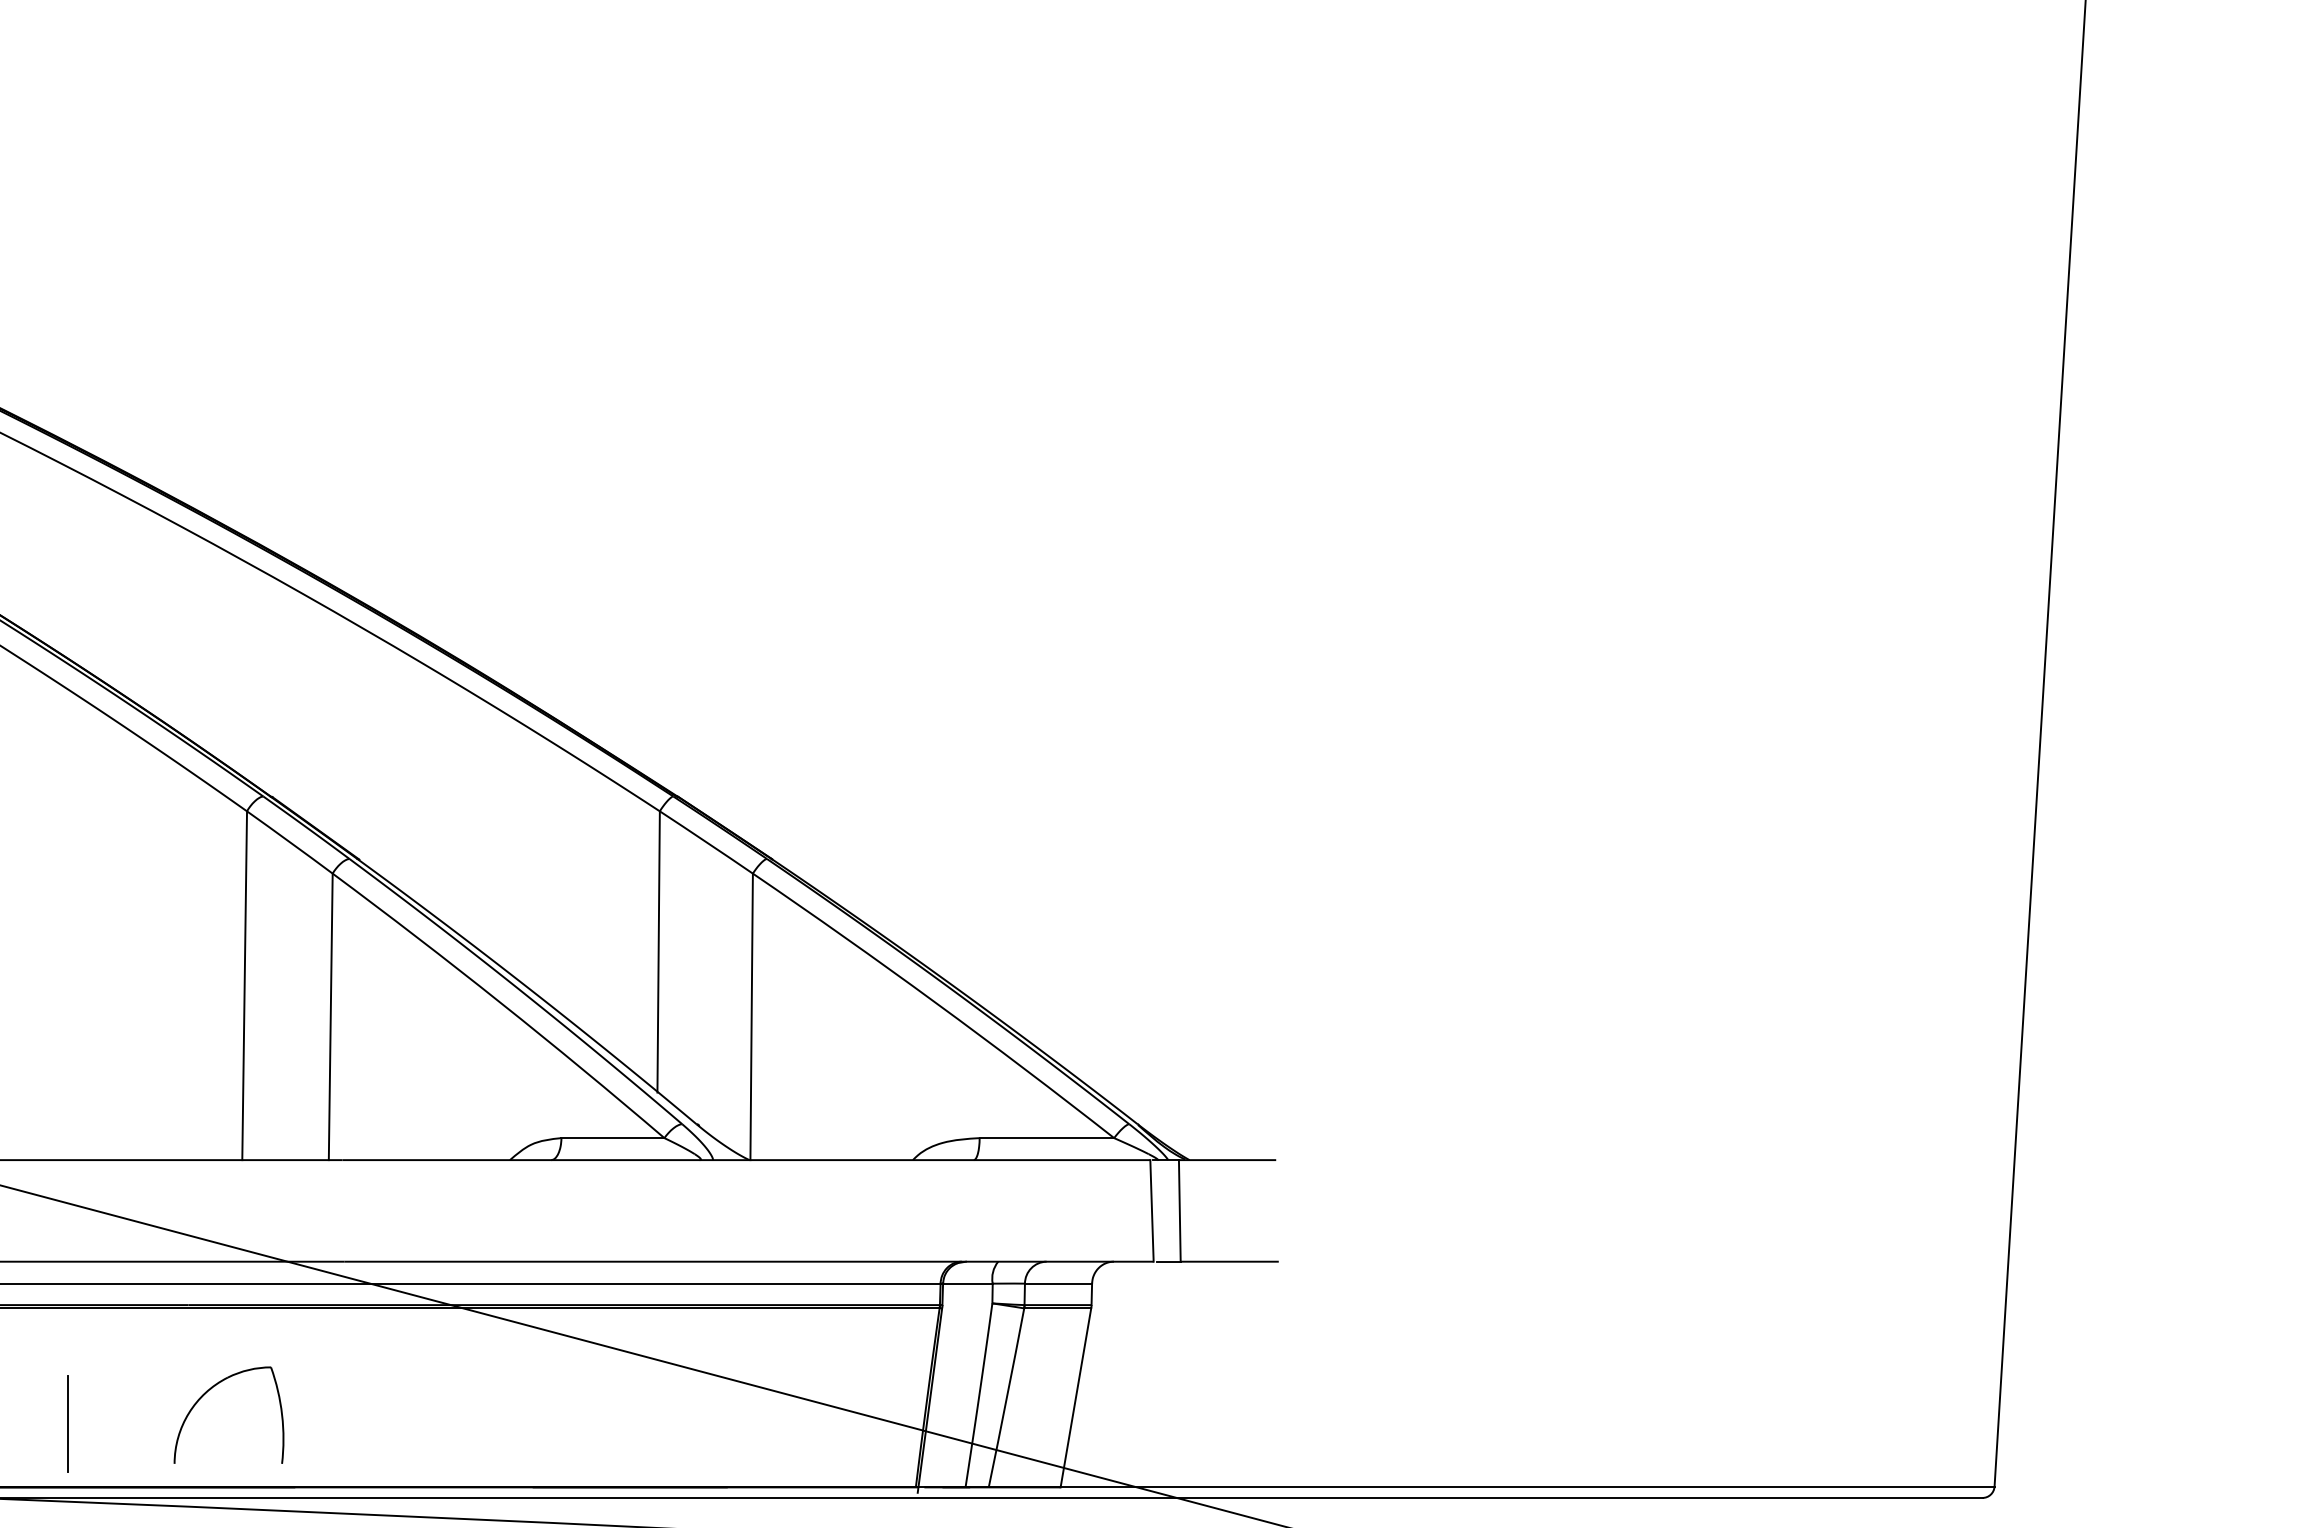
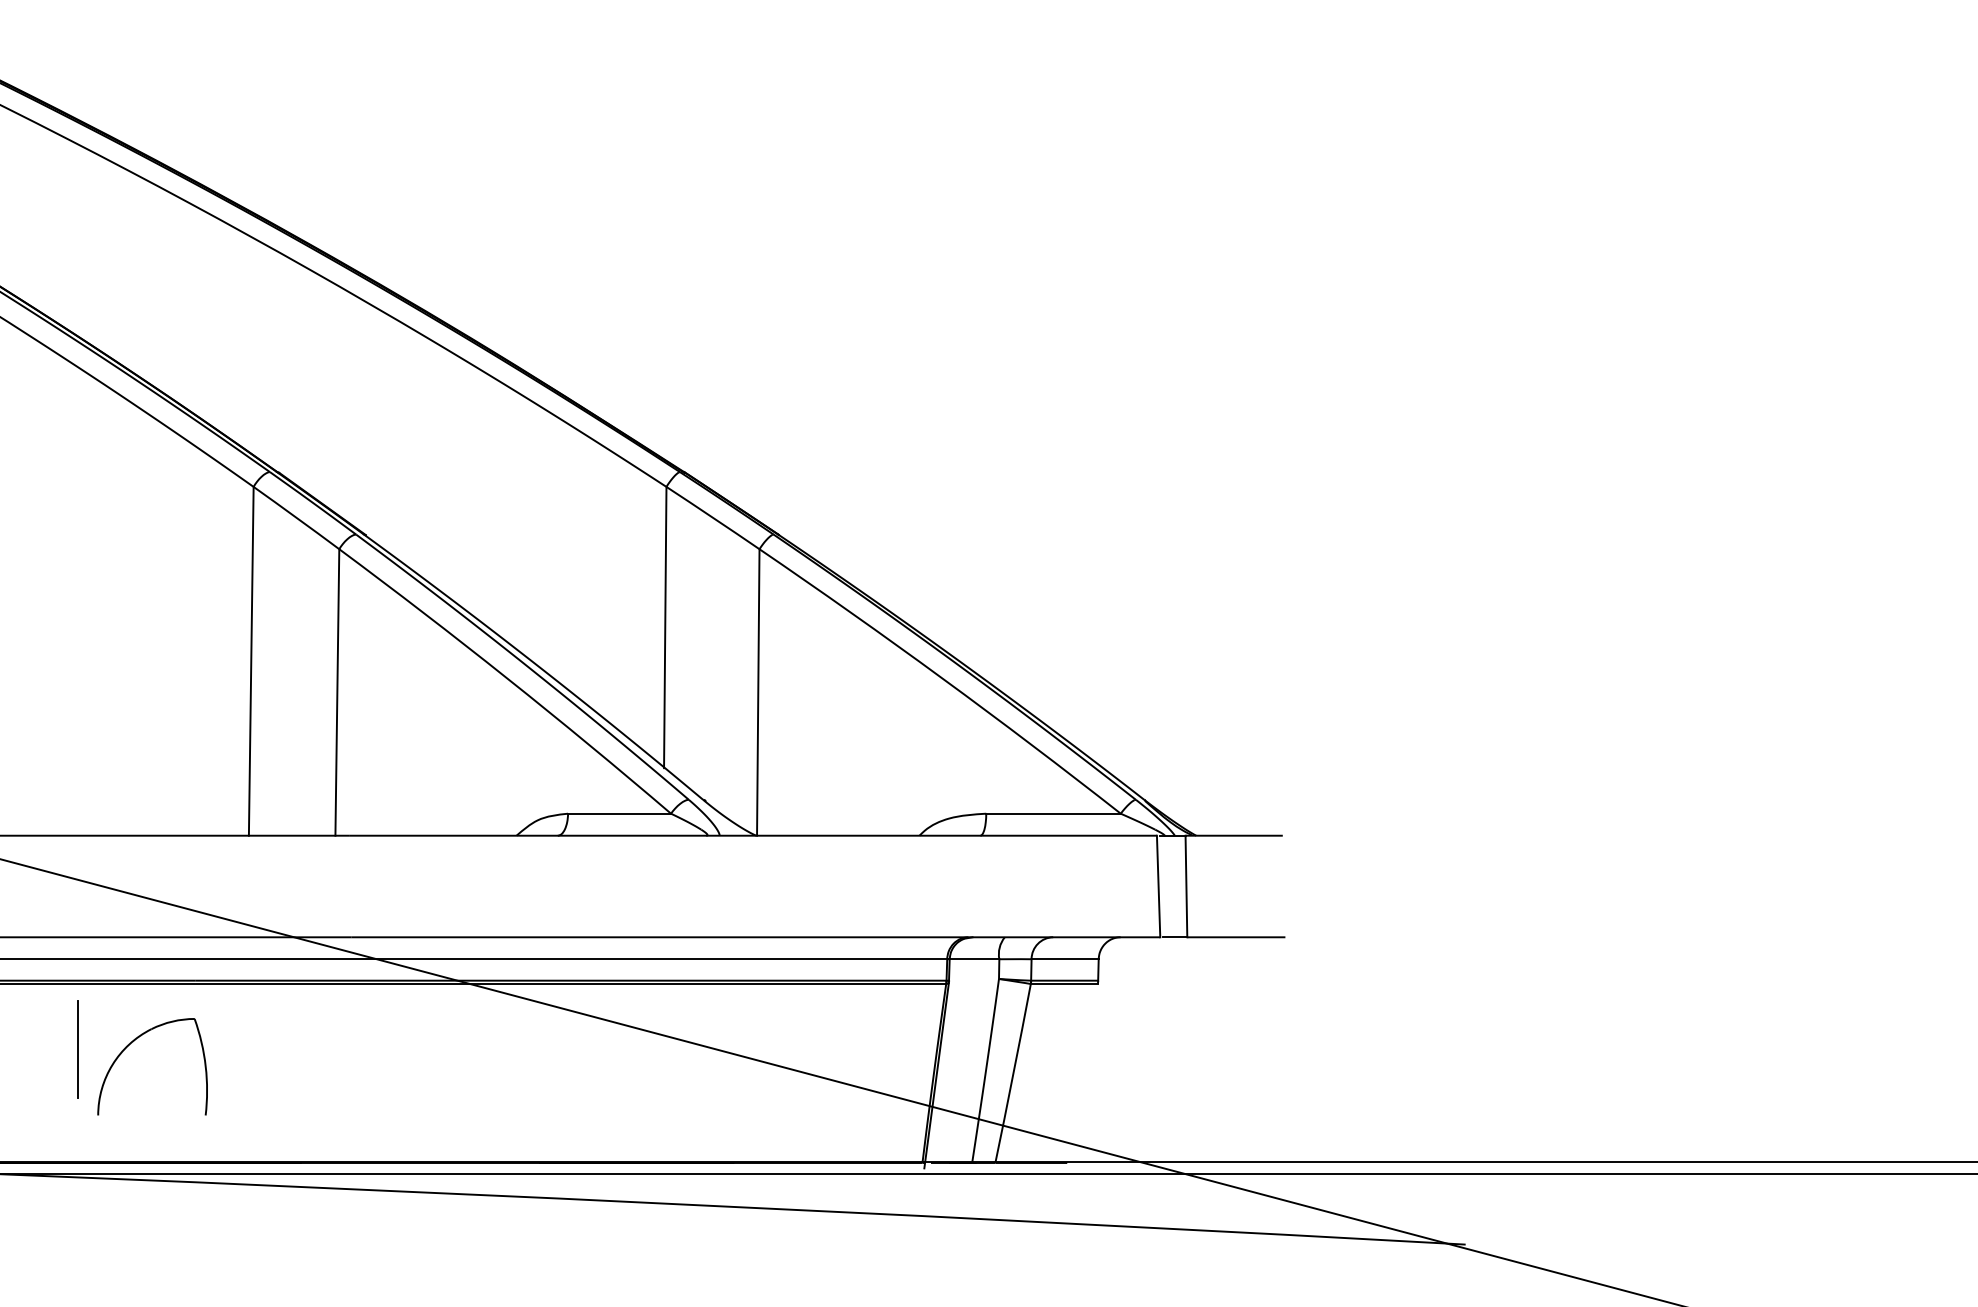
part: (211, 1389) -> (135, 1041), moved
line: (1075, 1397) -> (1082, 1073), removed
line: (67, 1423) -> (77, 1049), moved

